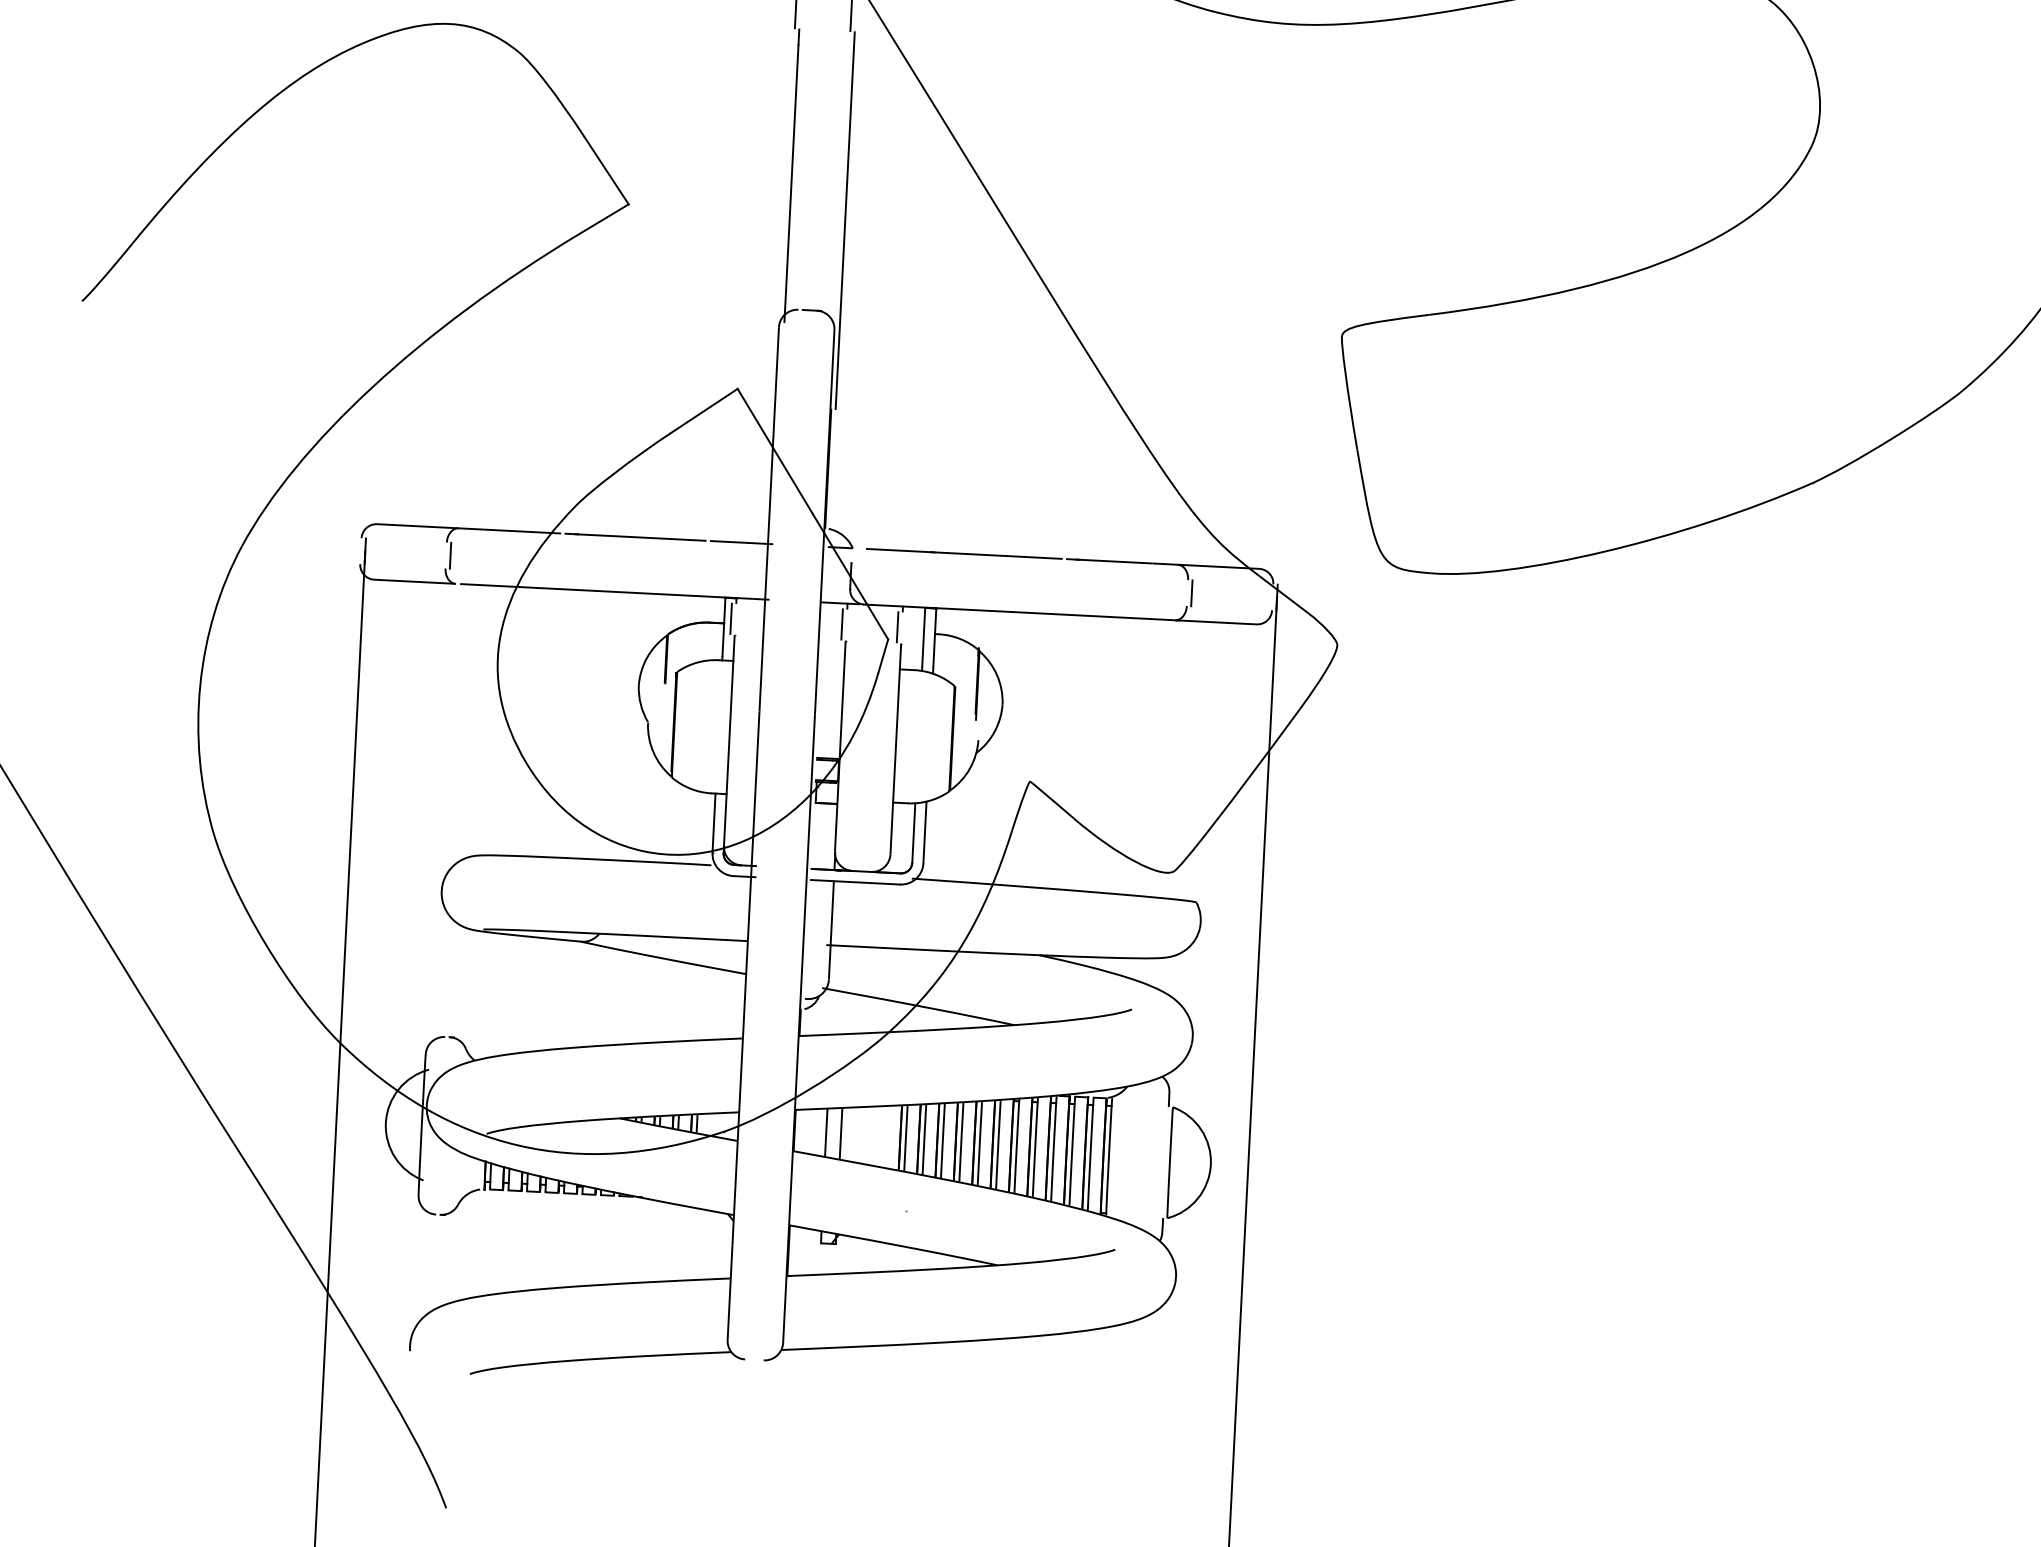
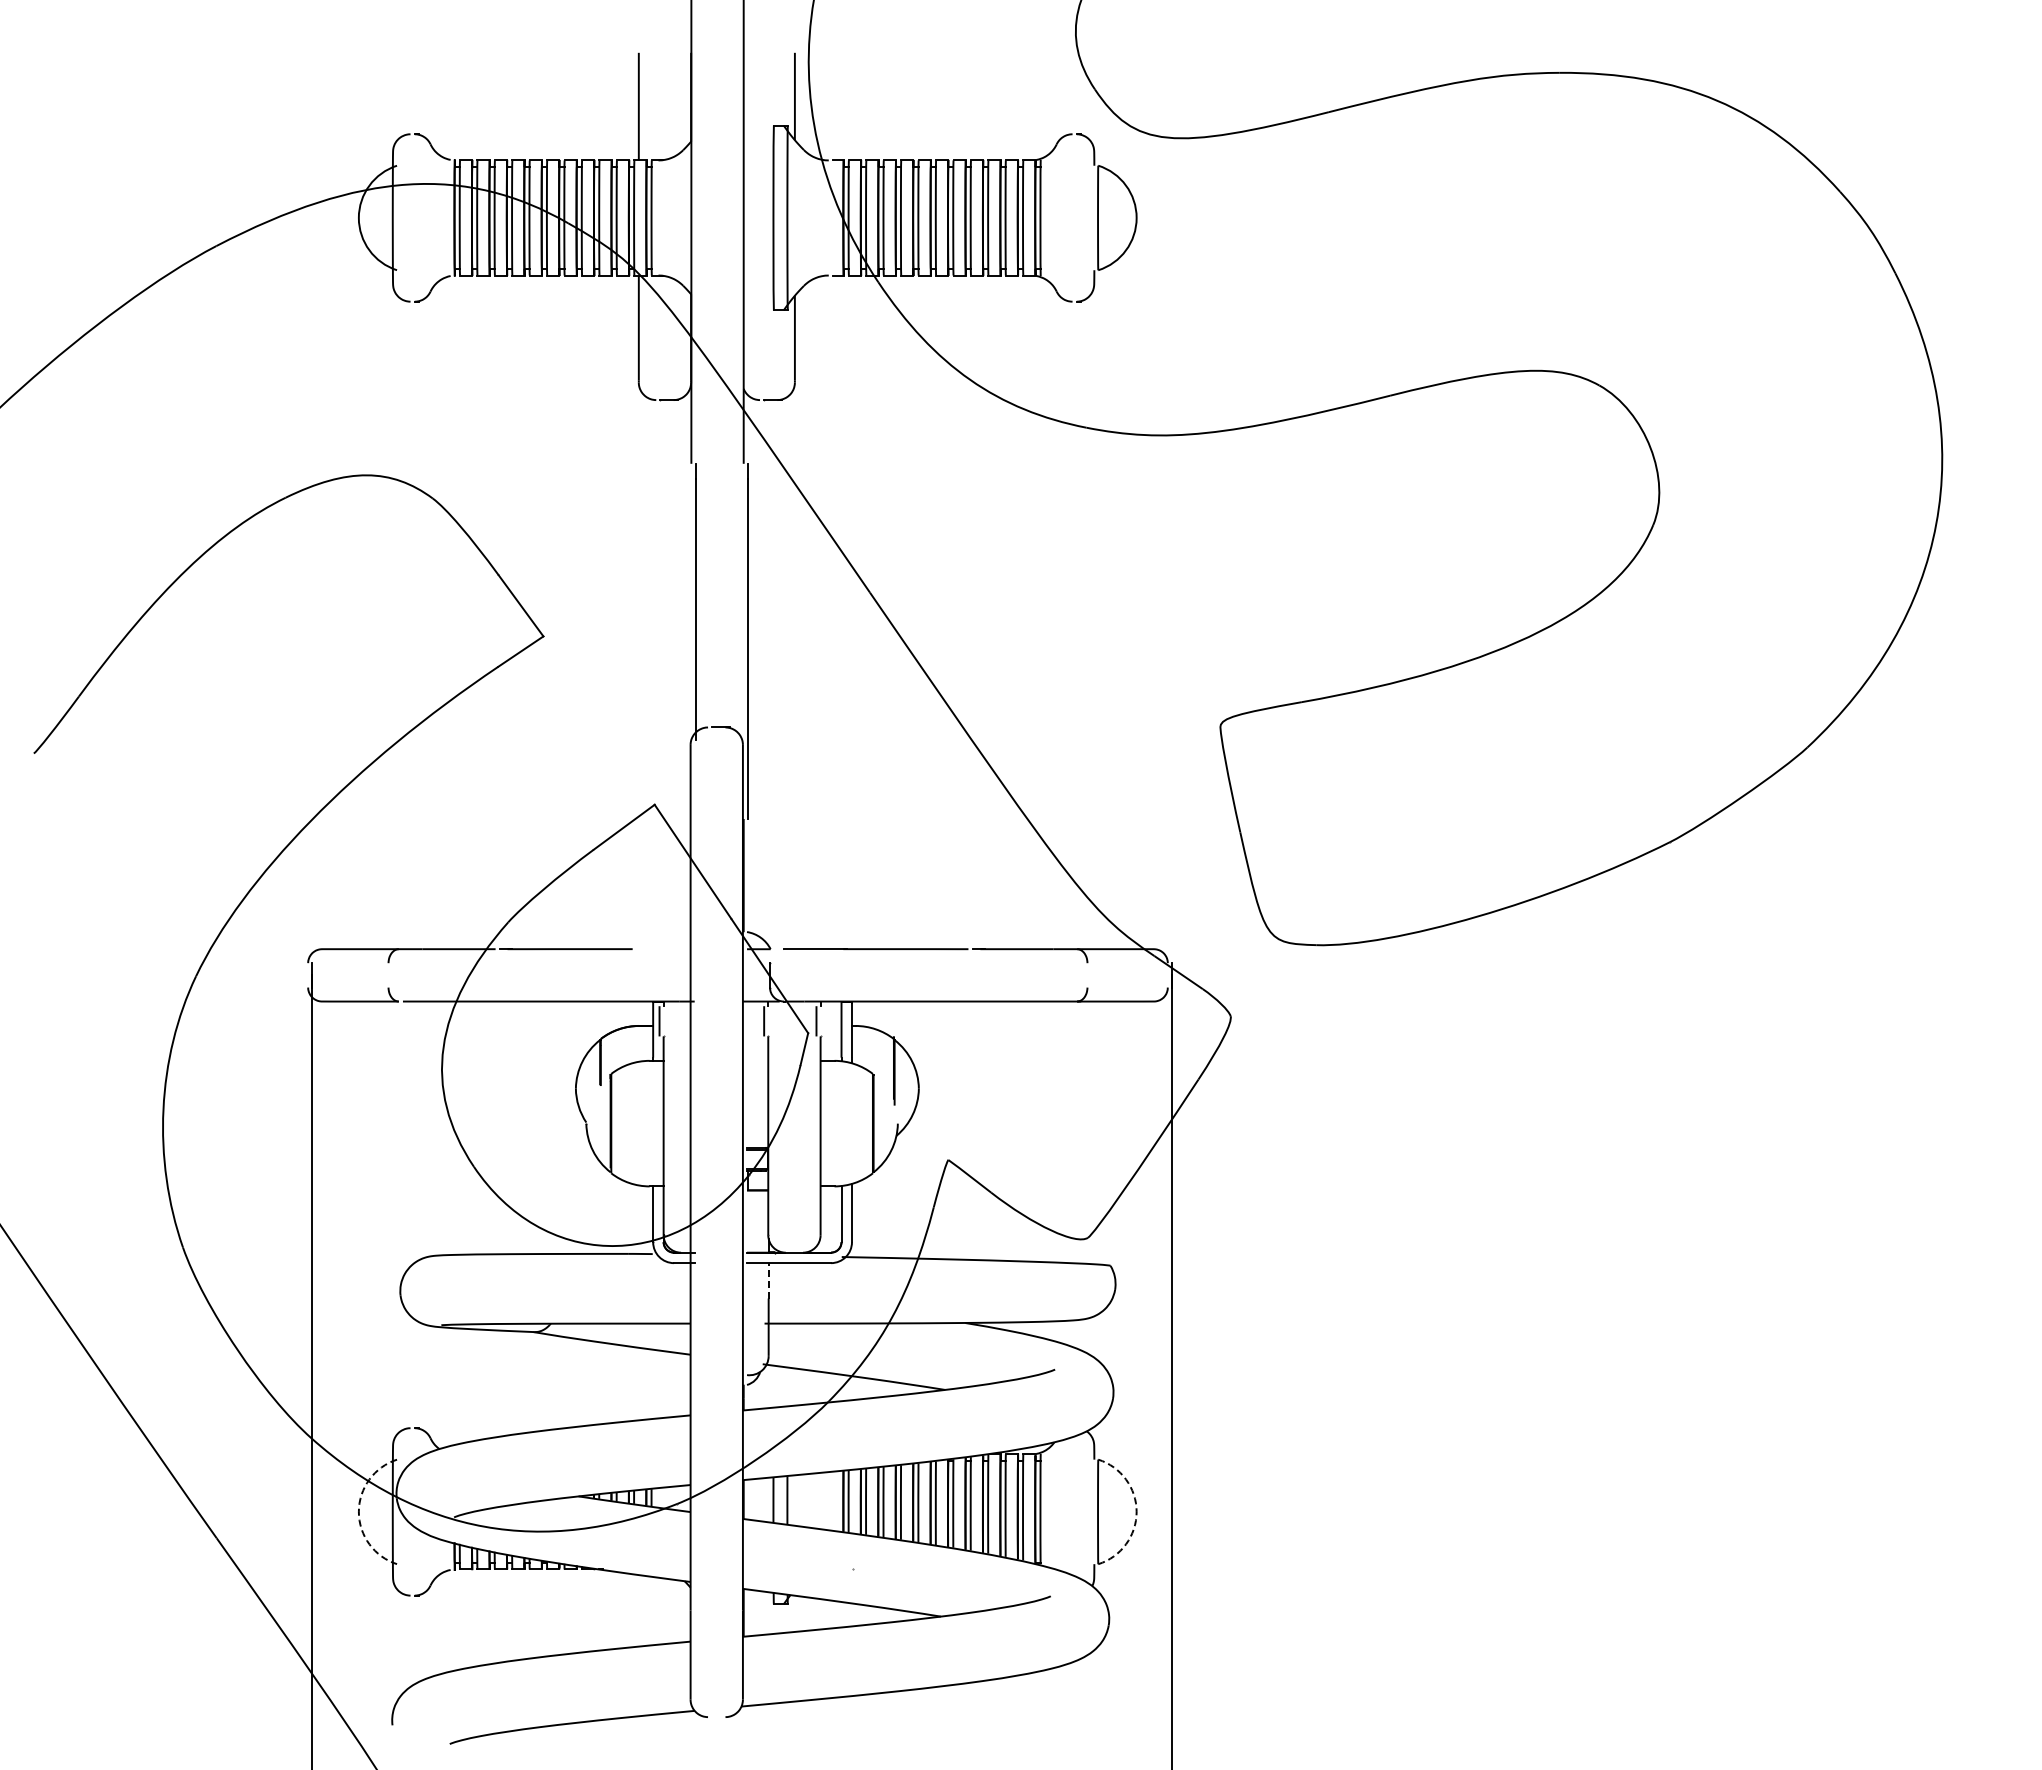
line: (741, 542) -> (665, 949), removed
line: (450, 555) -> (392, 975), removed
line: (1191, 593) -> (1091, 975), removed
line: (832, 899) -> (768, 1280), solid -> dashed
arc: (385, 1122) -> (358, 1511), solid -> dashed
arc: (1210, 1164) -> (1136, 1511), solid -> dashed

